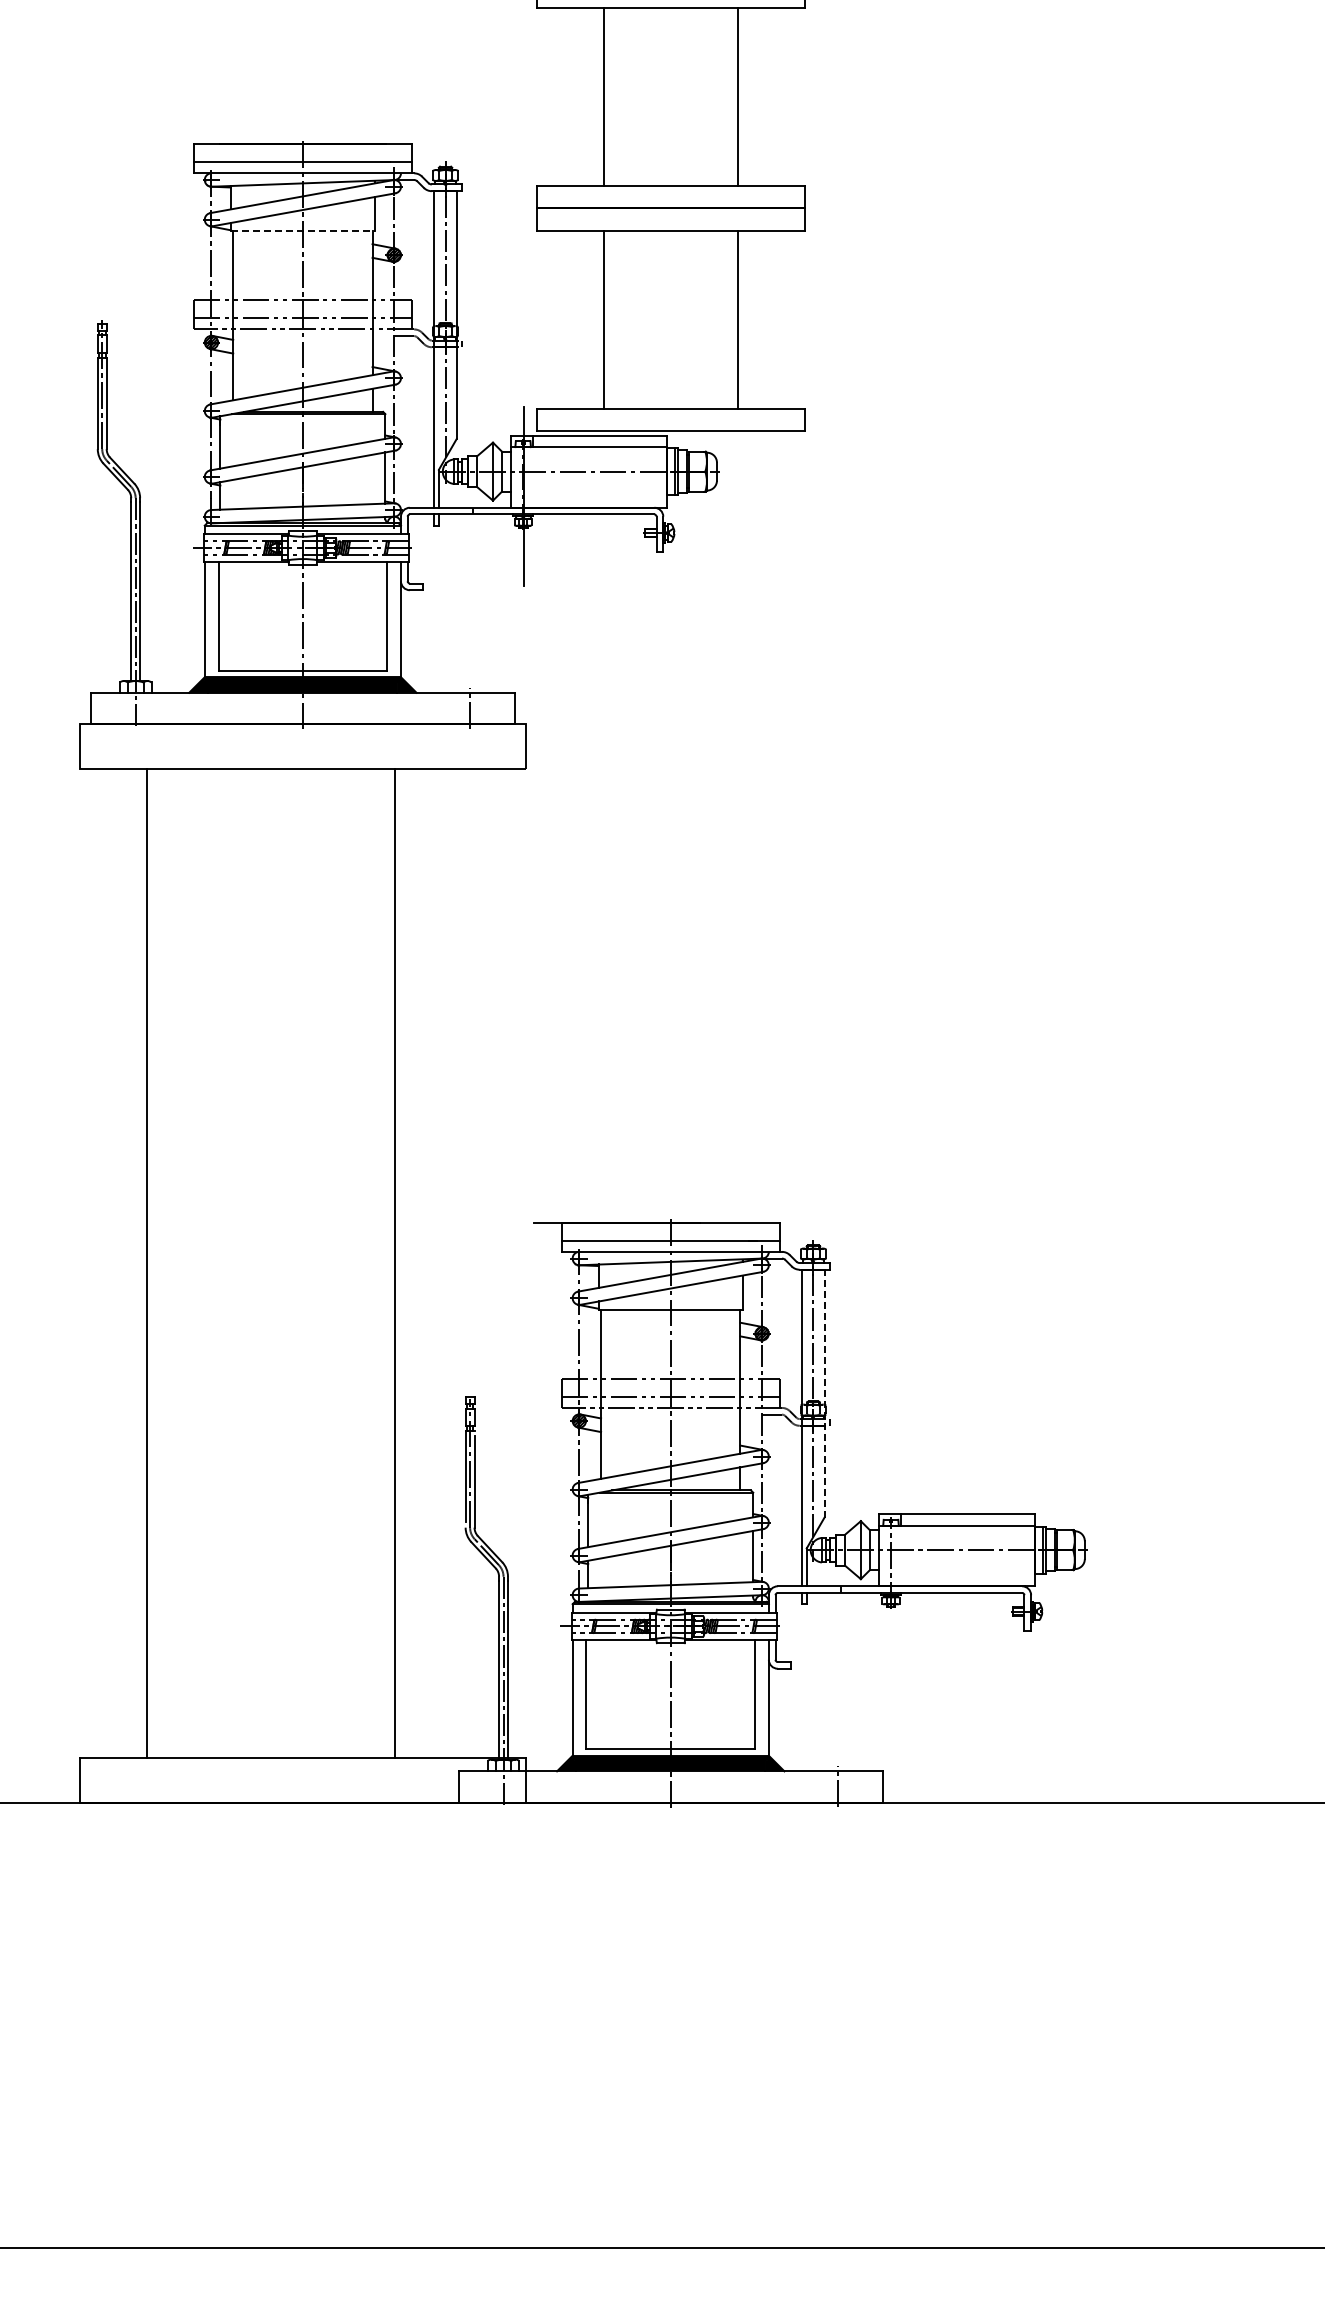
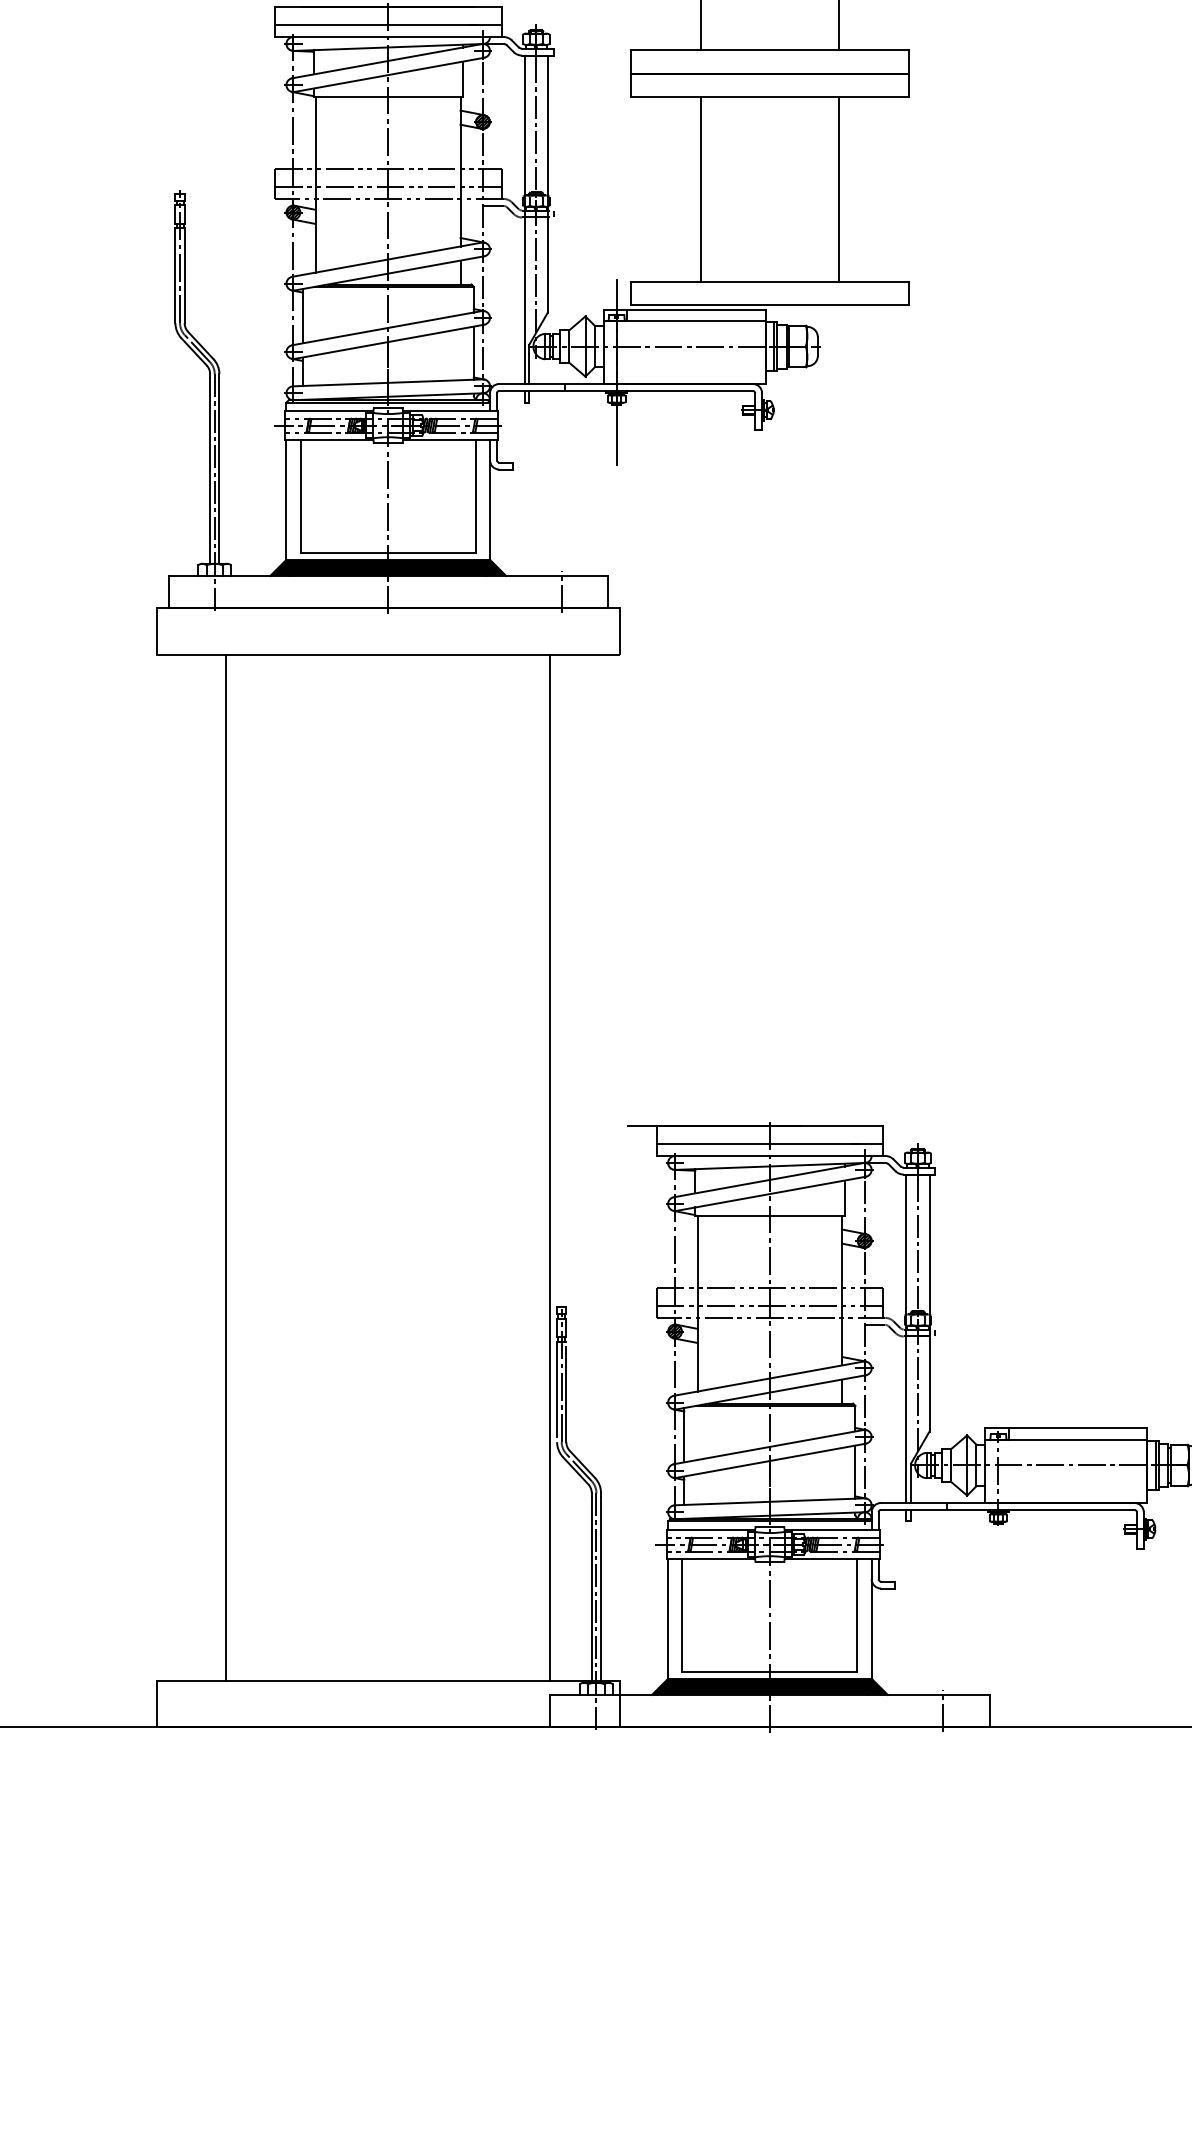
line: (302, 231) -> (387, 97), dashed -> solid
line: (394, 1262) -> (549, 1167), moved
line: (824, 1393) -> (929, 1302), dashed -> solid

